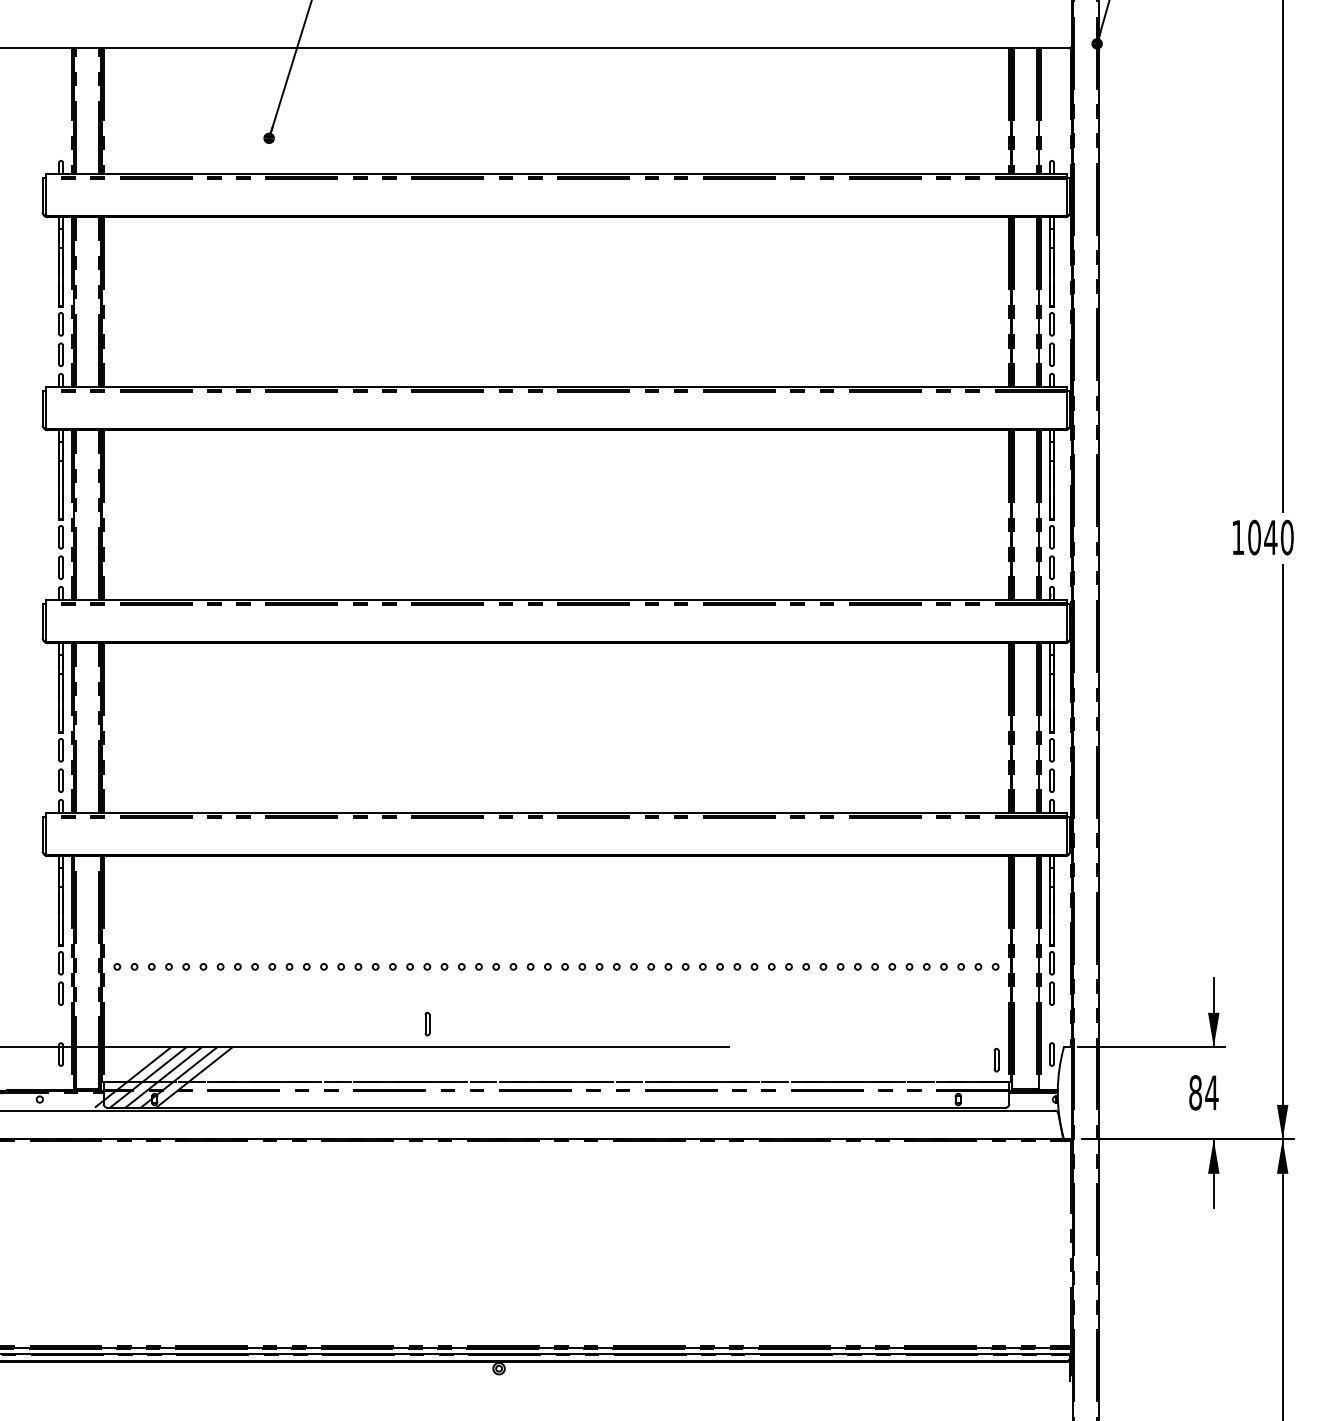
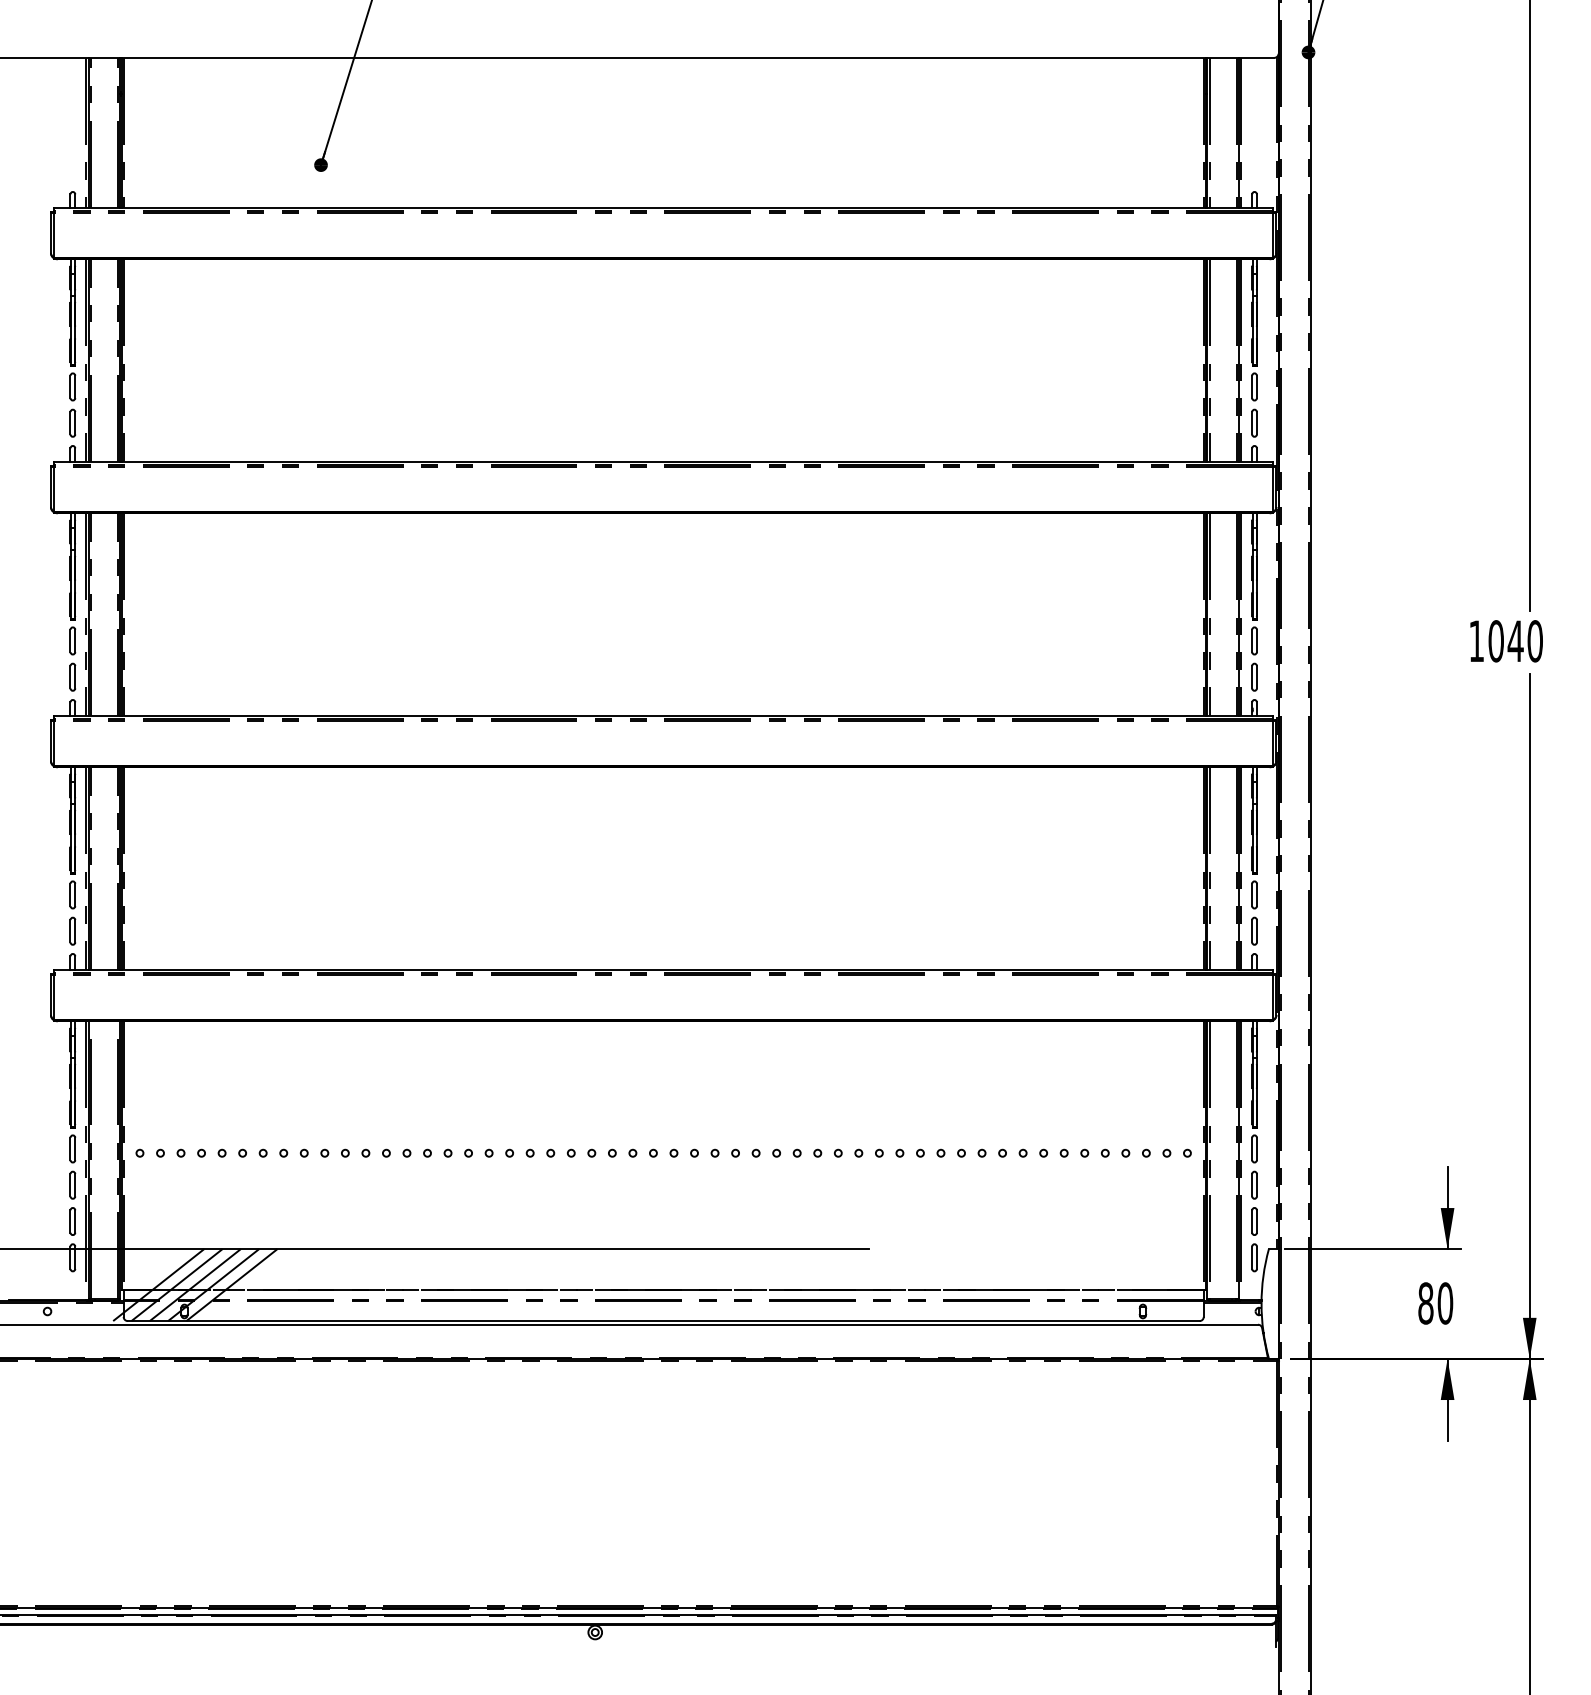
part: (427, 1024) -> (72, 1221), moved
part: (996, 1060) -> (1254, 1221), moved
text: (1212, 1092) -> (1445, 1303), 84 -> 80

